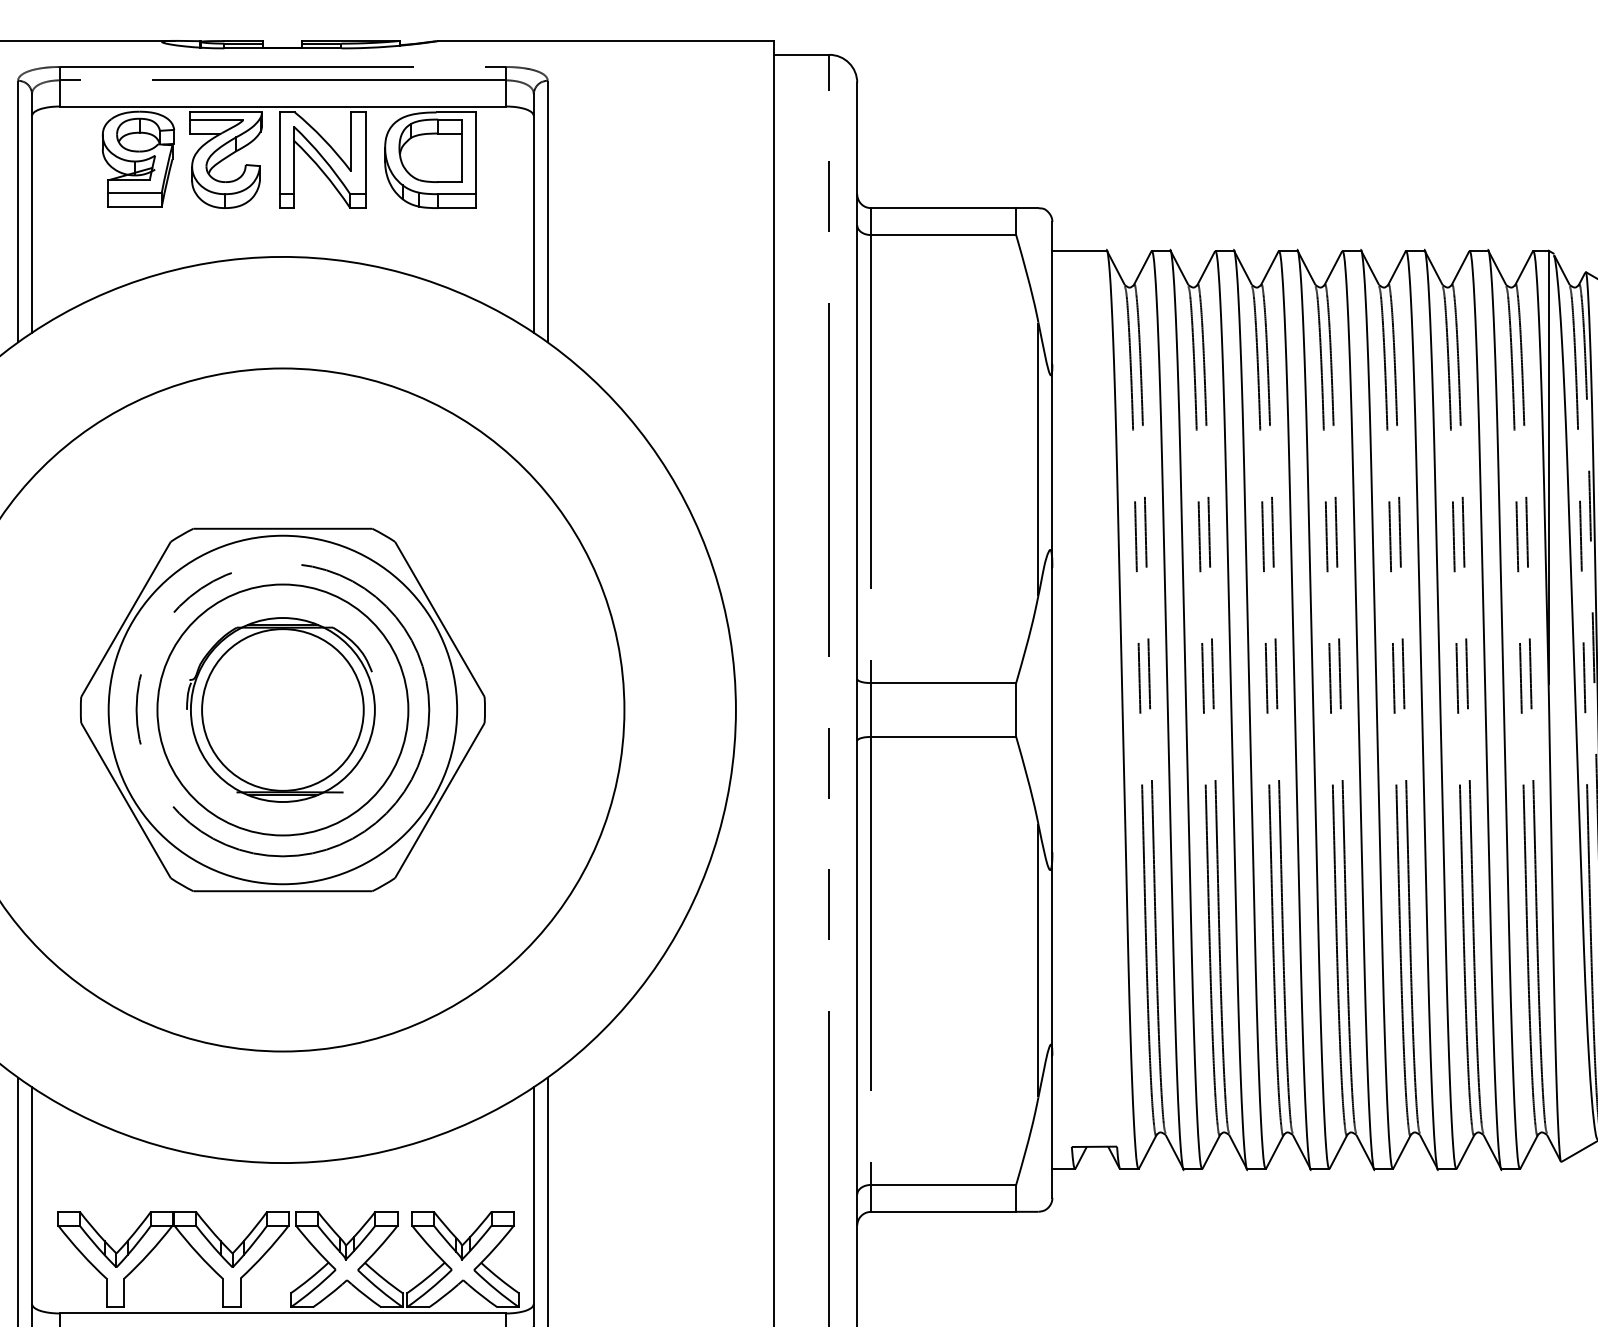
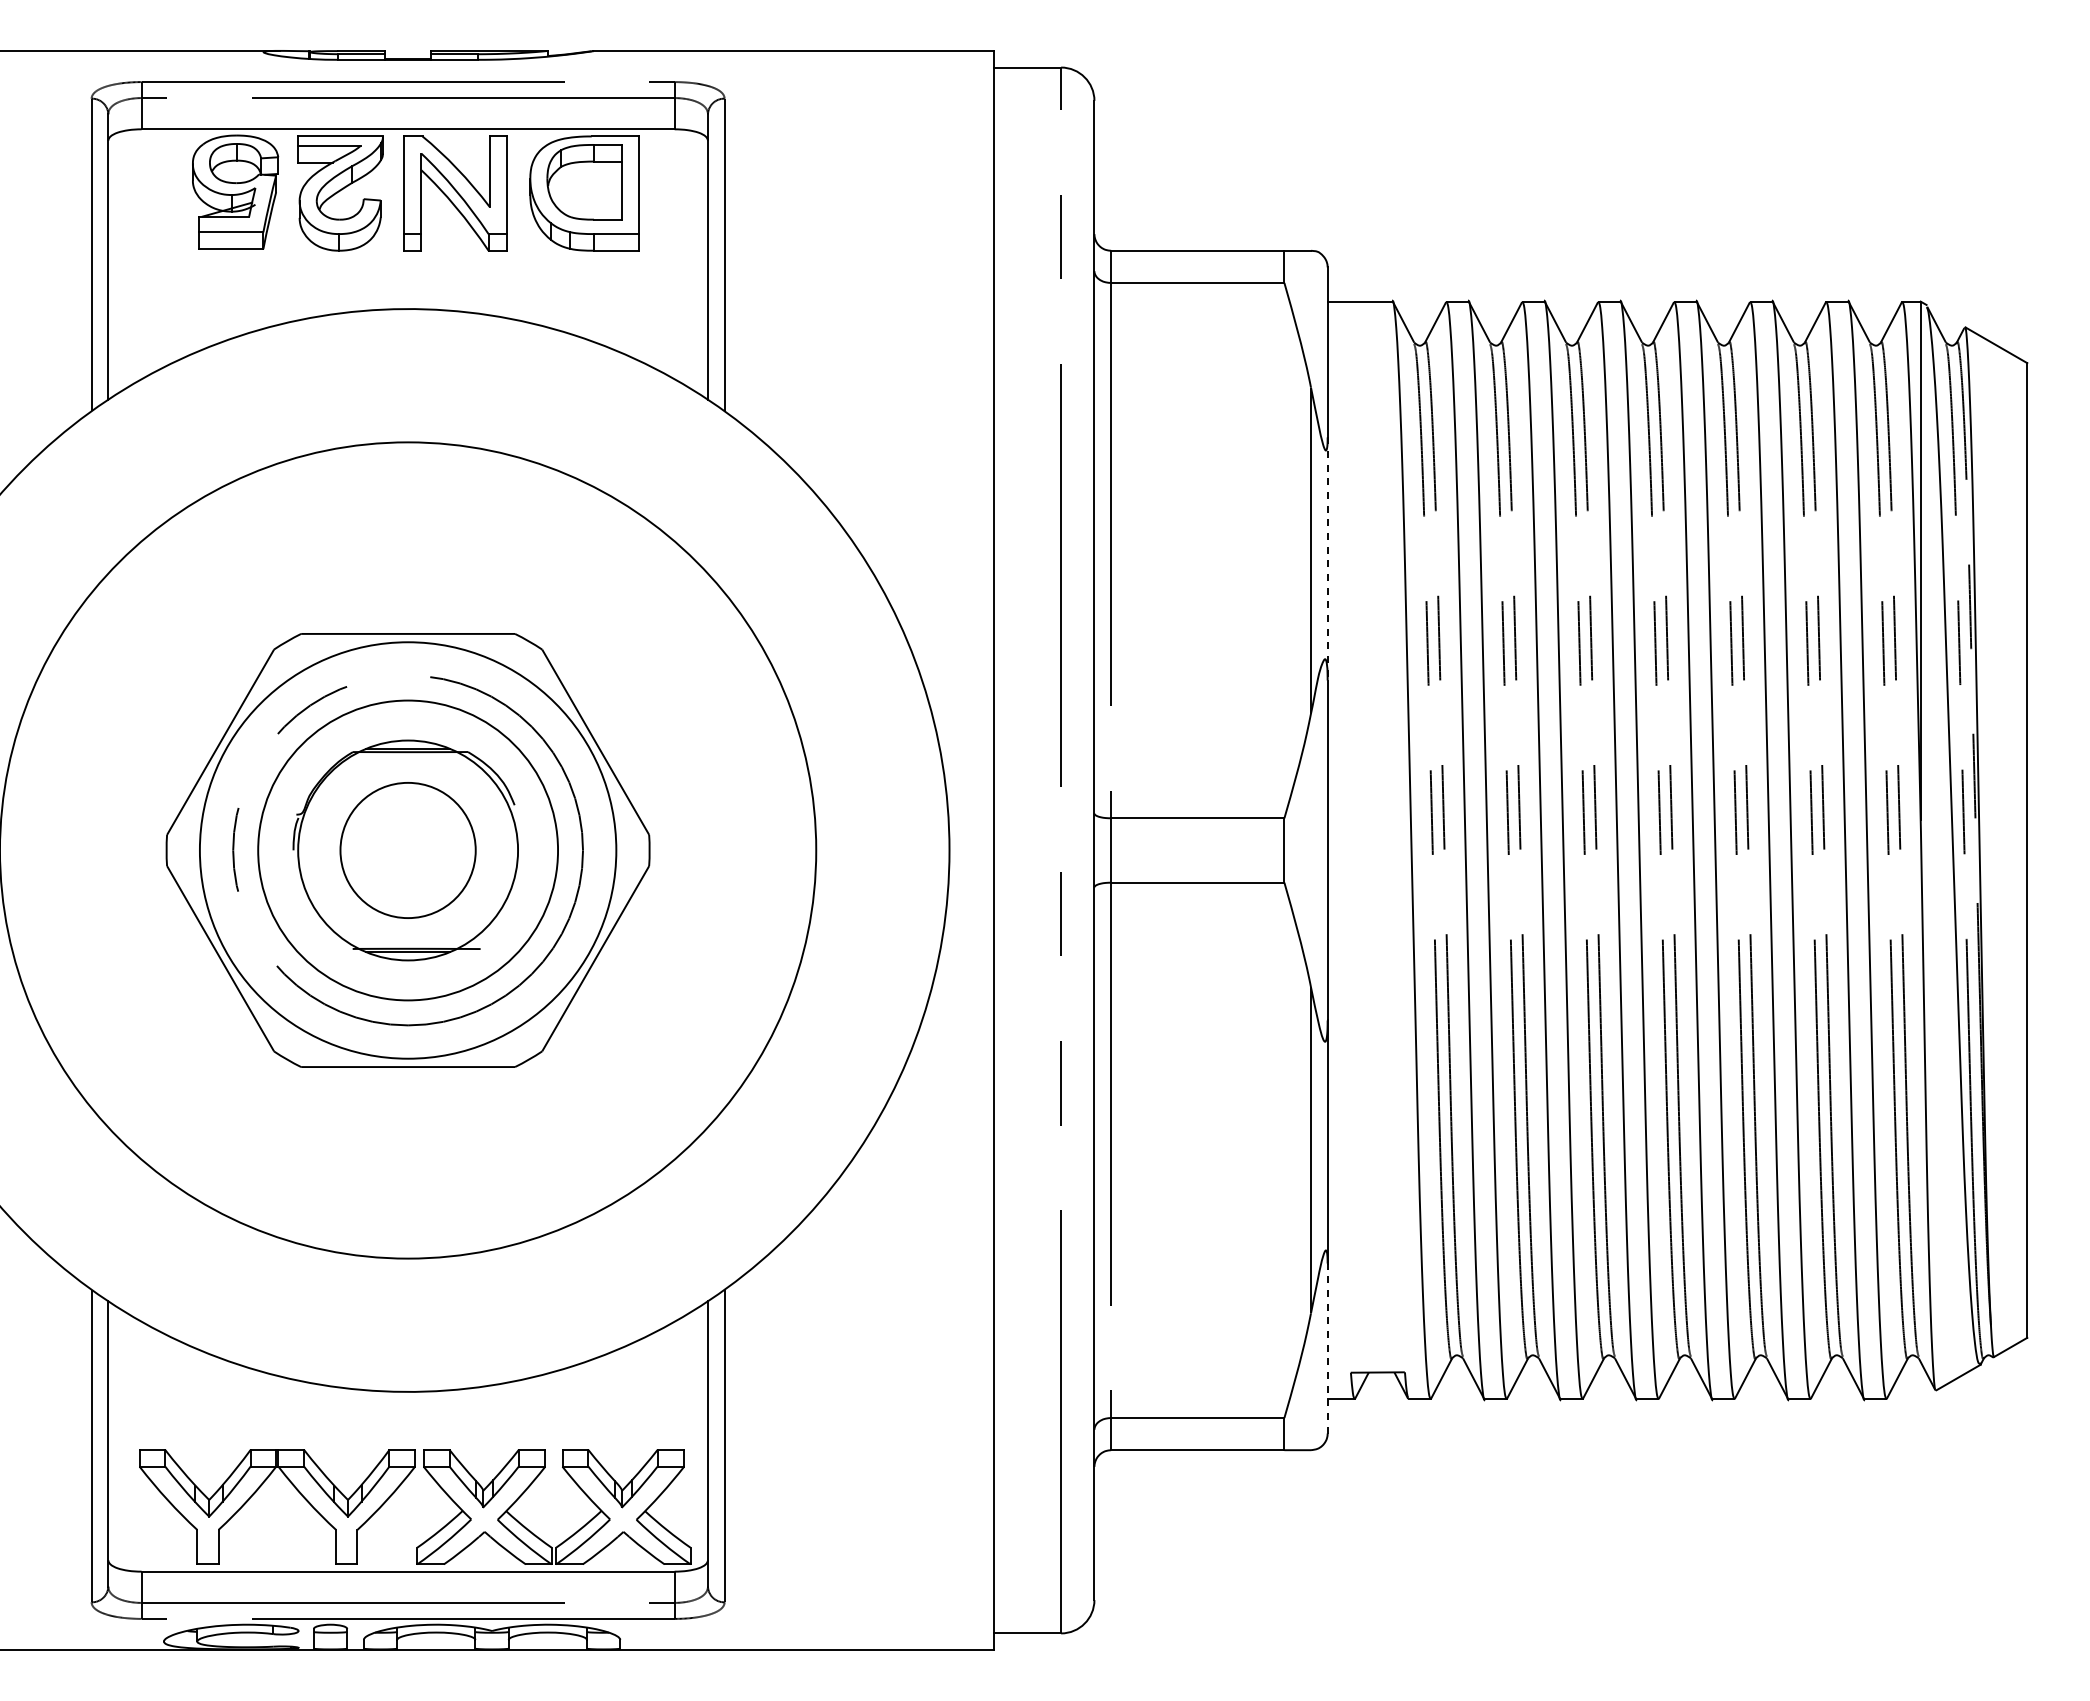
line: (1052, 465) -> (1327, 558), solid -> dashed
circle: (282, 710) -> (407, 850), size x0.7
line: (1052, 1126) -> (1327, 1348), solid -> dashed

